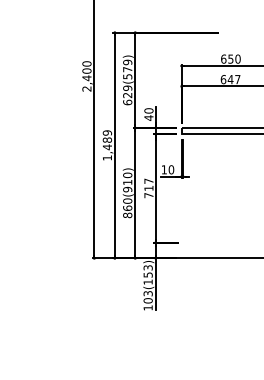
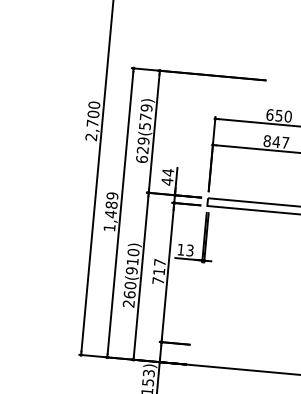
text: (86, 78) -> (92, 123), 2,400 -> 2,700
text: (223, 79) -> (267, 141), 647 -> 847
text: (148, 110) -> (167, 171), 40 -> 44
text: (171, 169) -> (190, 250), 10 -> 13
text: (127, 215) -> (128, 303), 860(910) -> 260(910)

